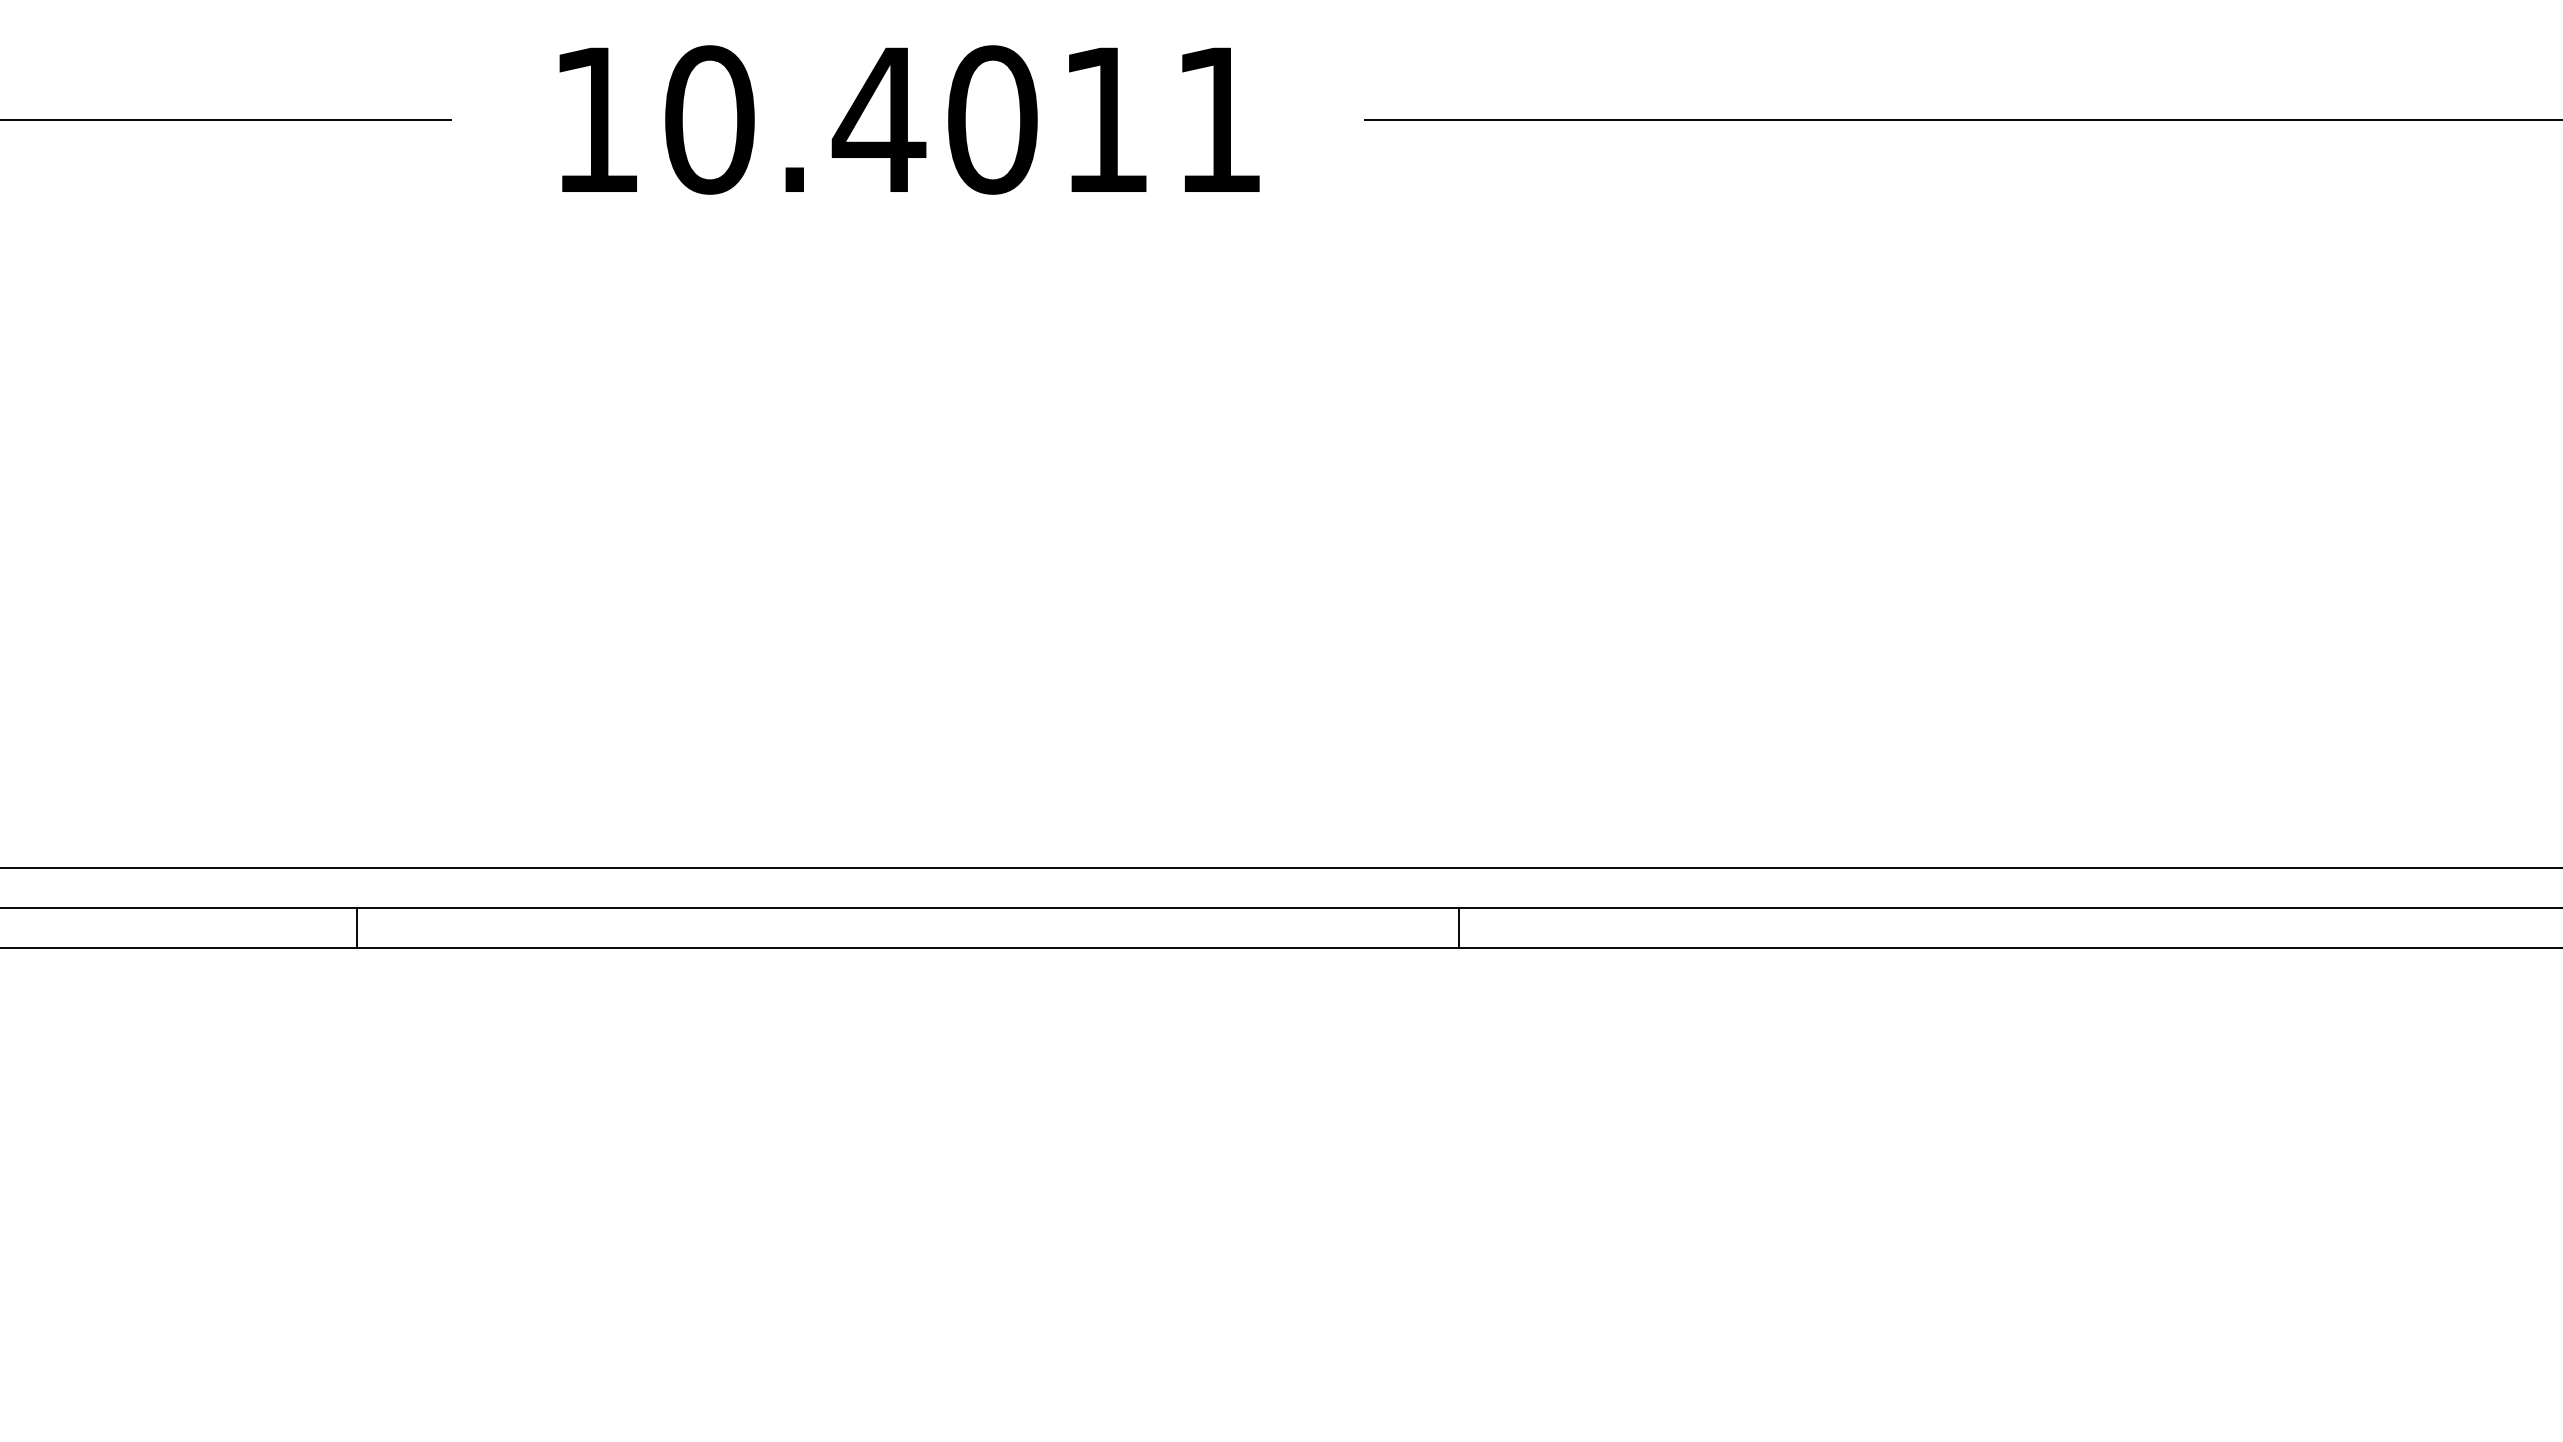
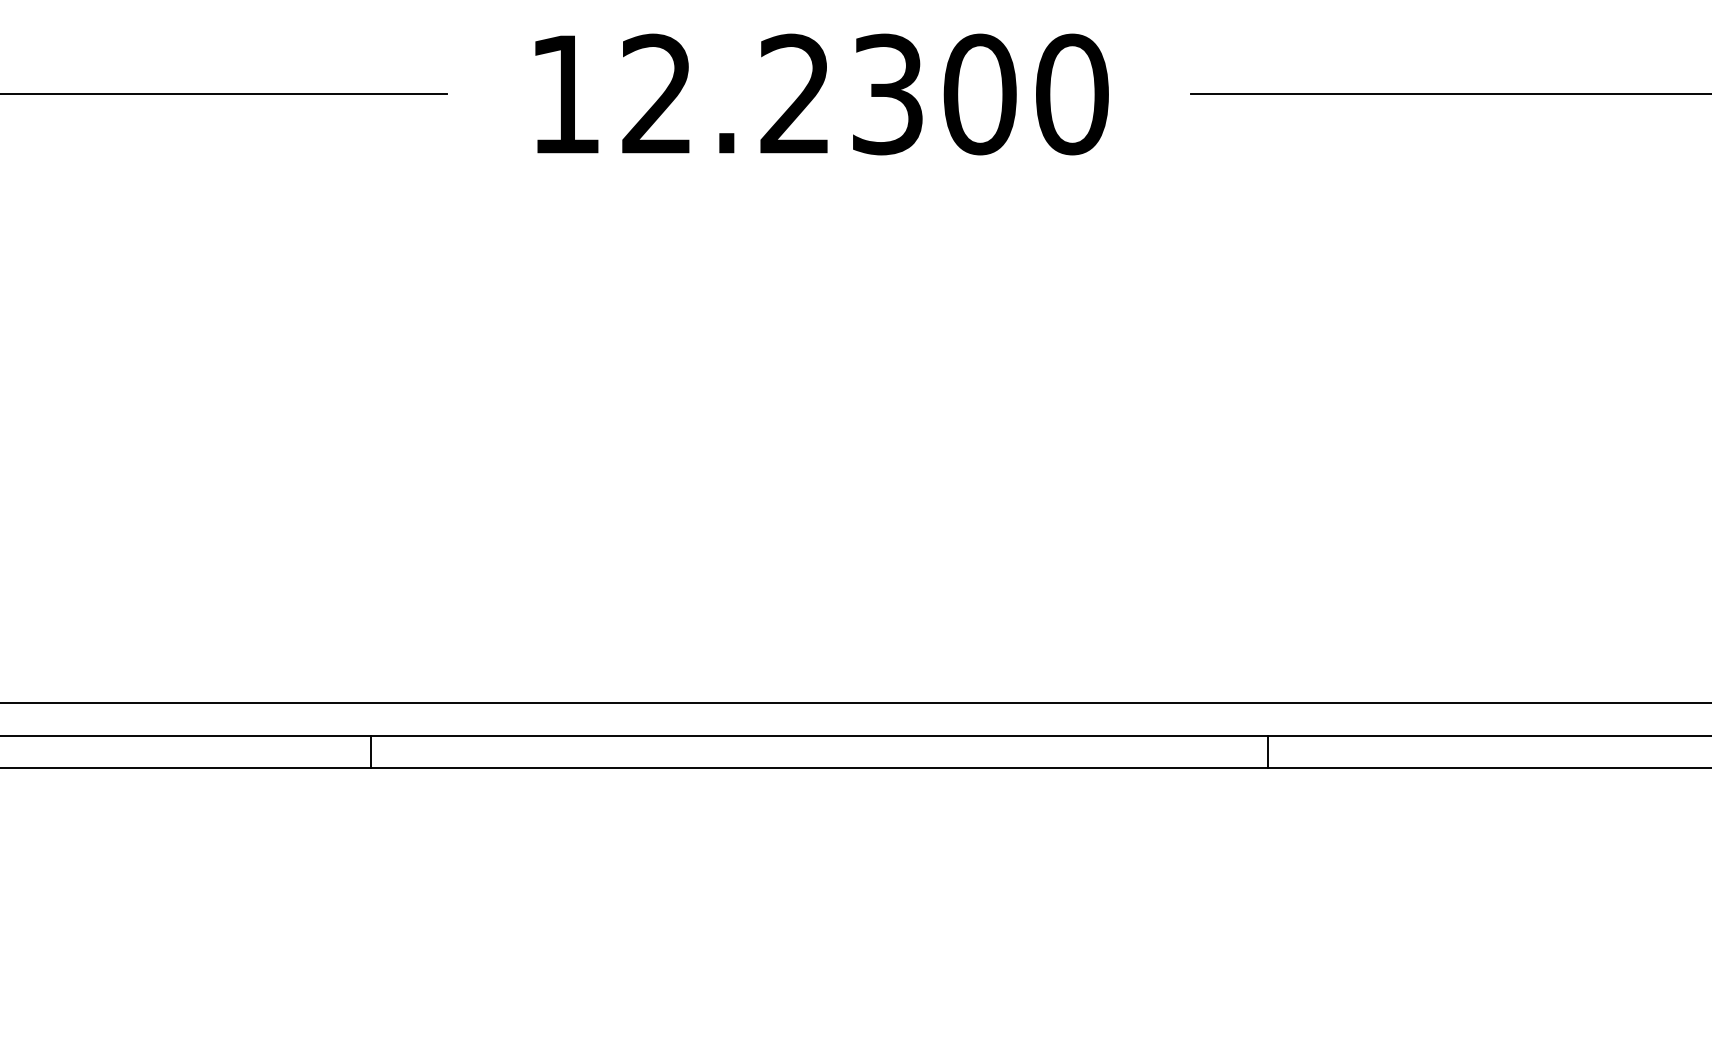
text: (964, 119) -> (864, 94), 10.4011 -> 12.2300

